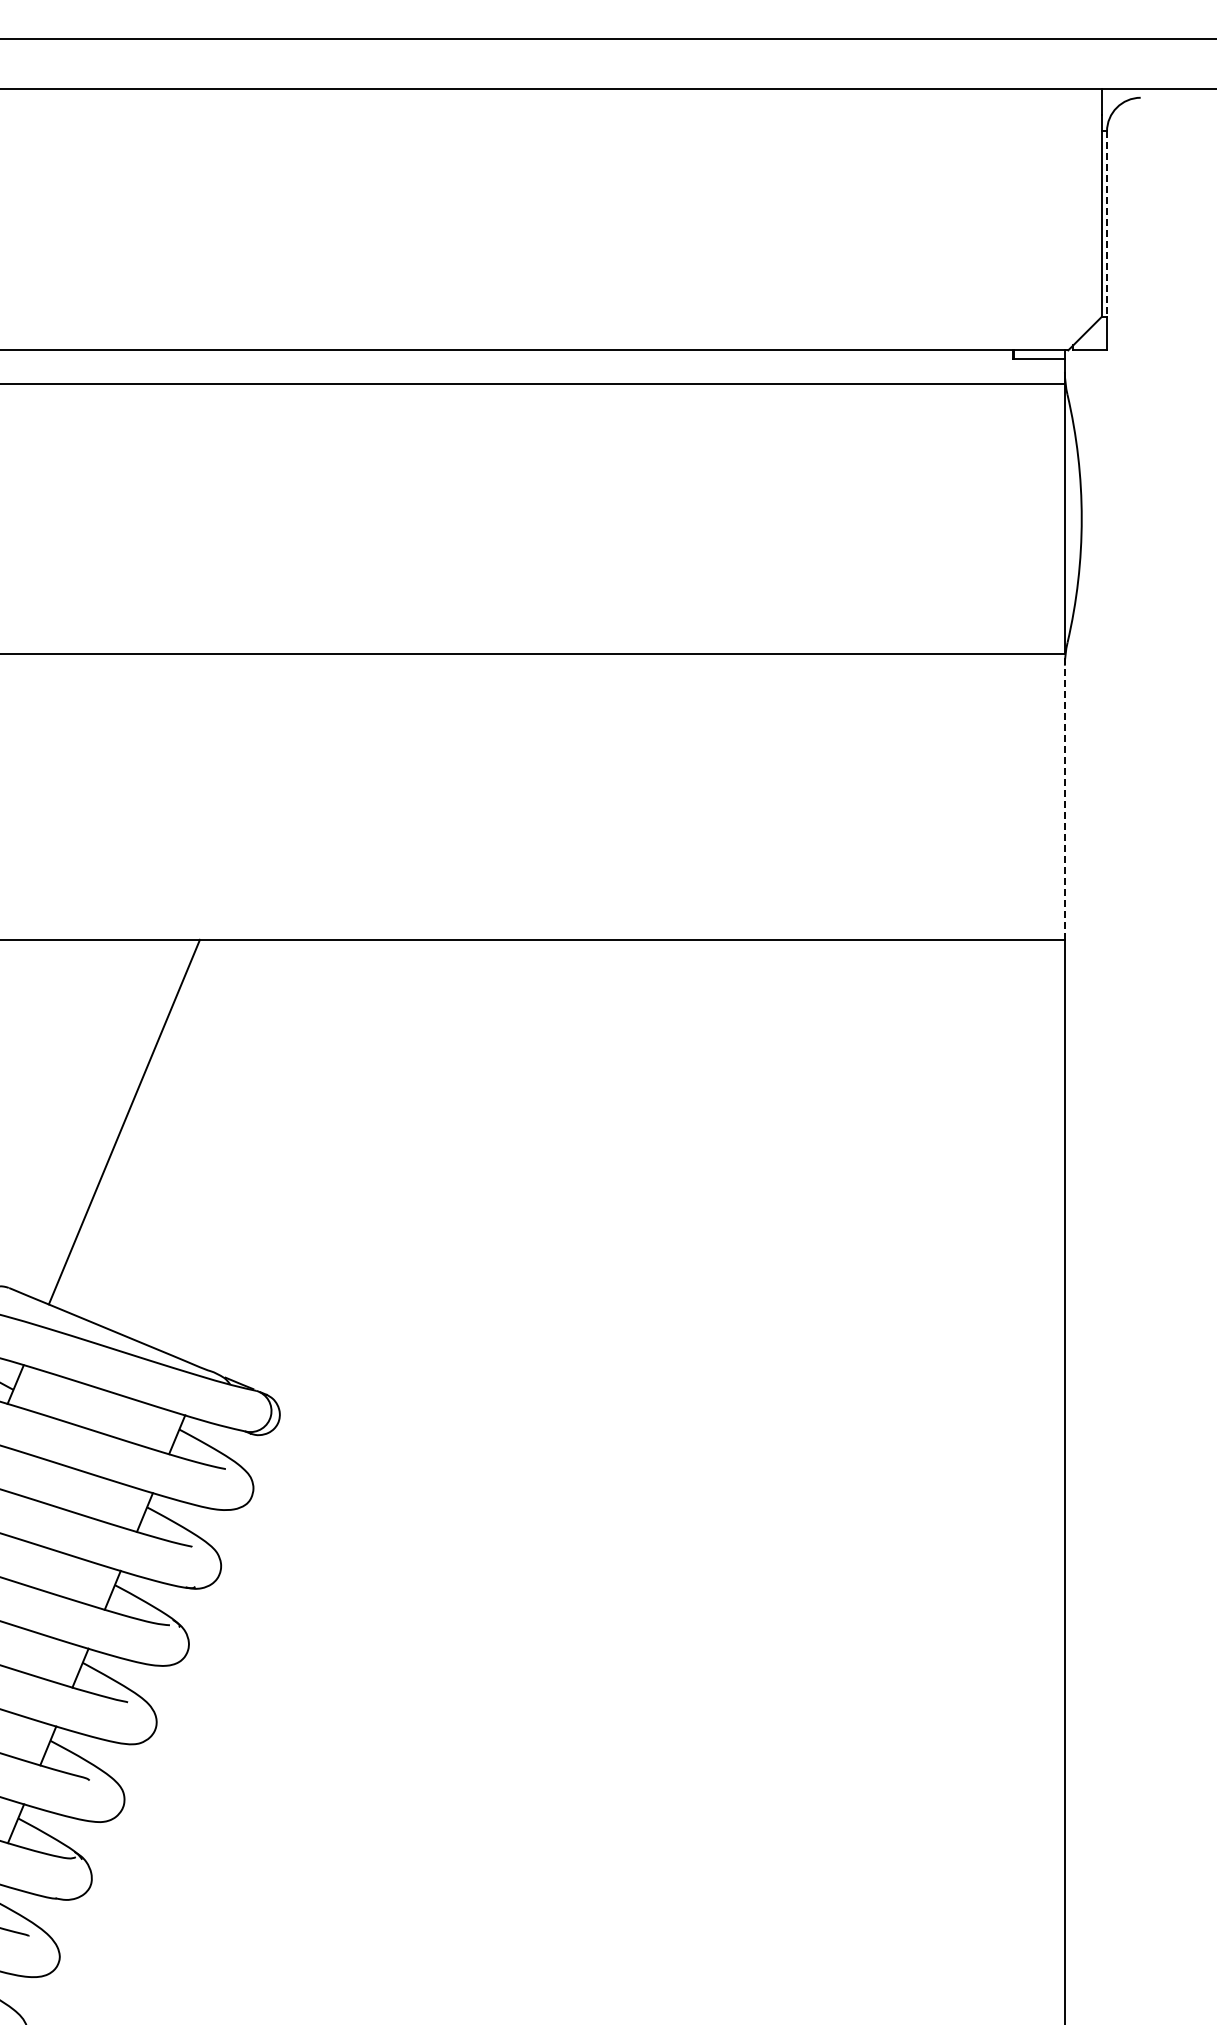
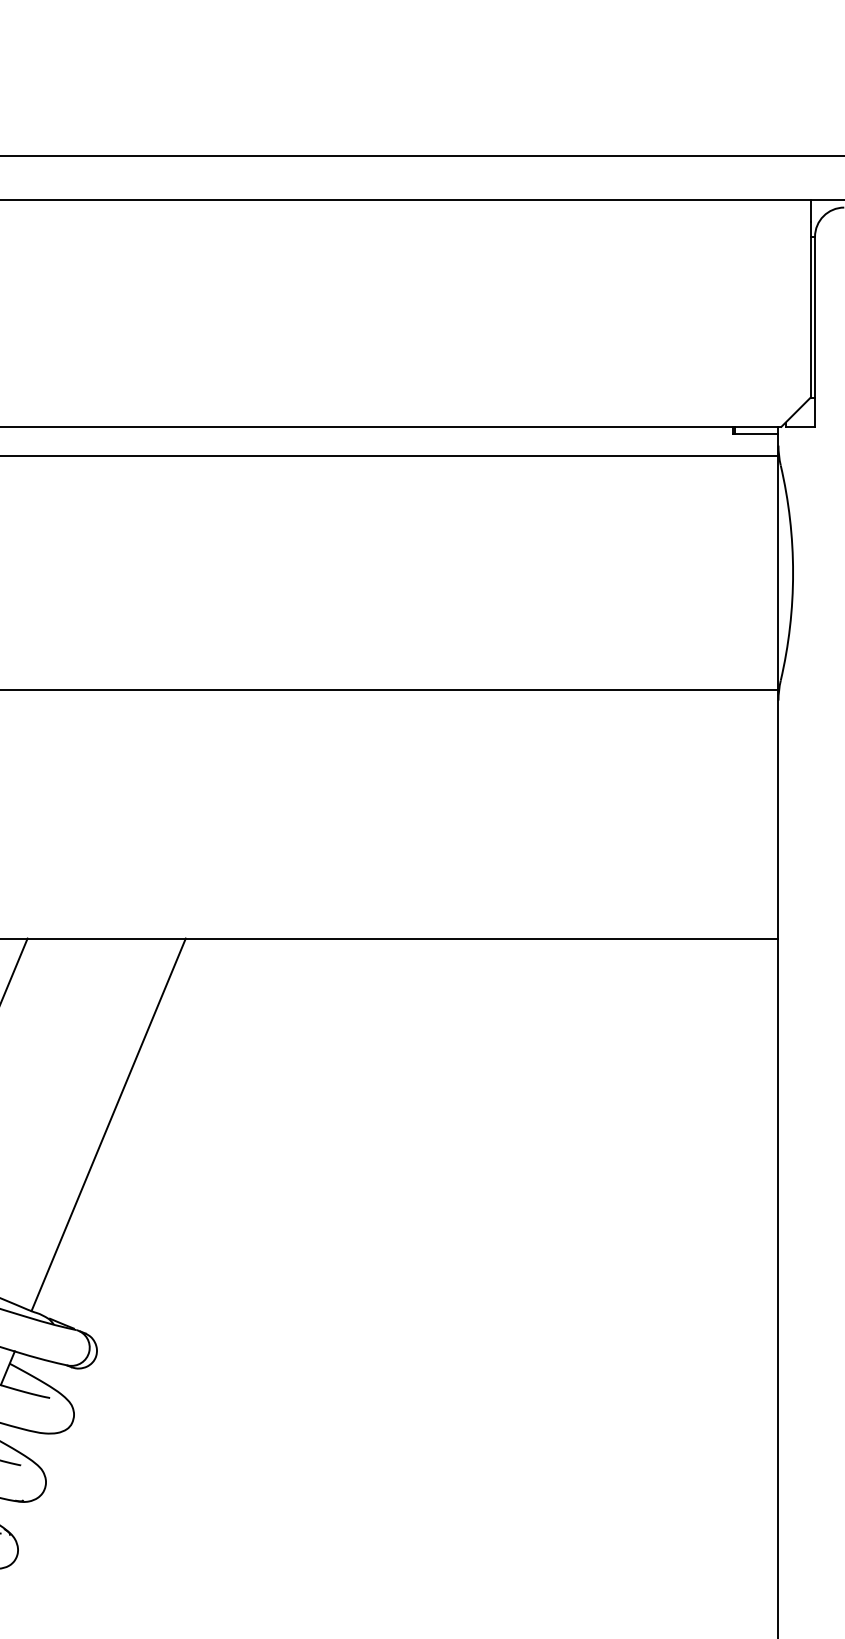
line: (1107, 224) -> (815, 317), dashed -> solid
line: (1064, 796) -> (778, 814), dashed -> solid
line: (293, 1153) -> (108, 1124), added

